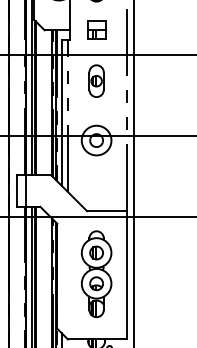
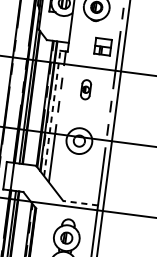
part: (96, 29) -> (102, 46), moved
part: (96, 80) -> (86, 89), size x0.7
line: (61, 113) -> (52, 113), solid -> dashed
line: (106, 211) -> (79, 203), solid -> dashed

